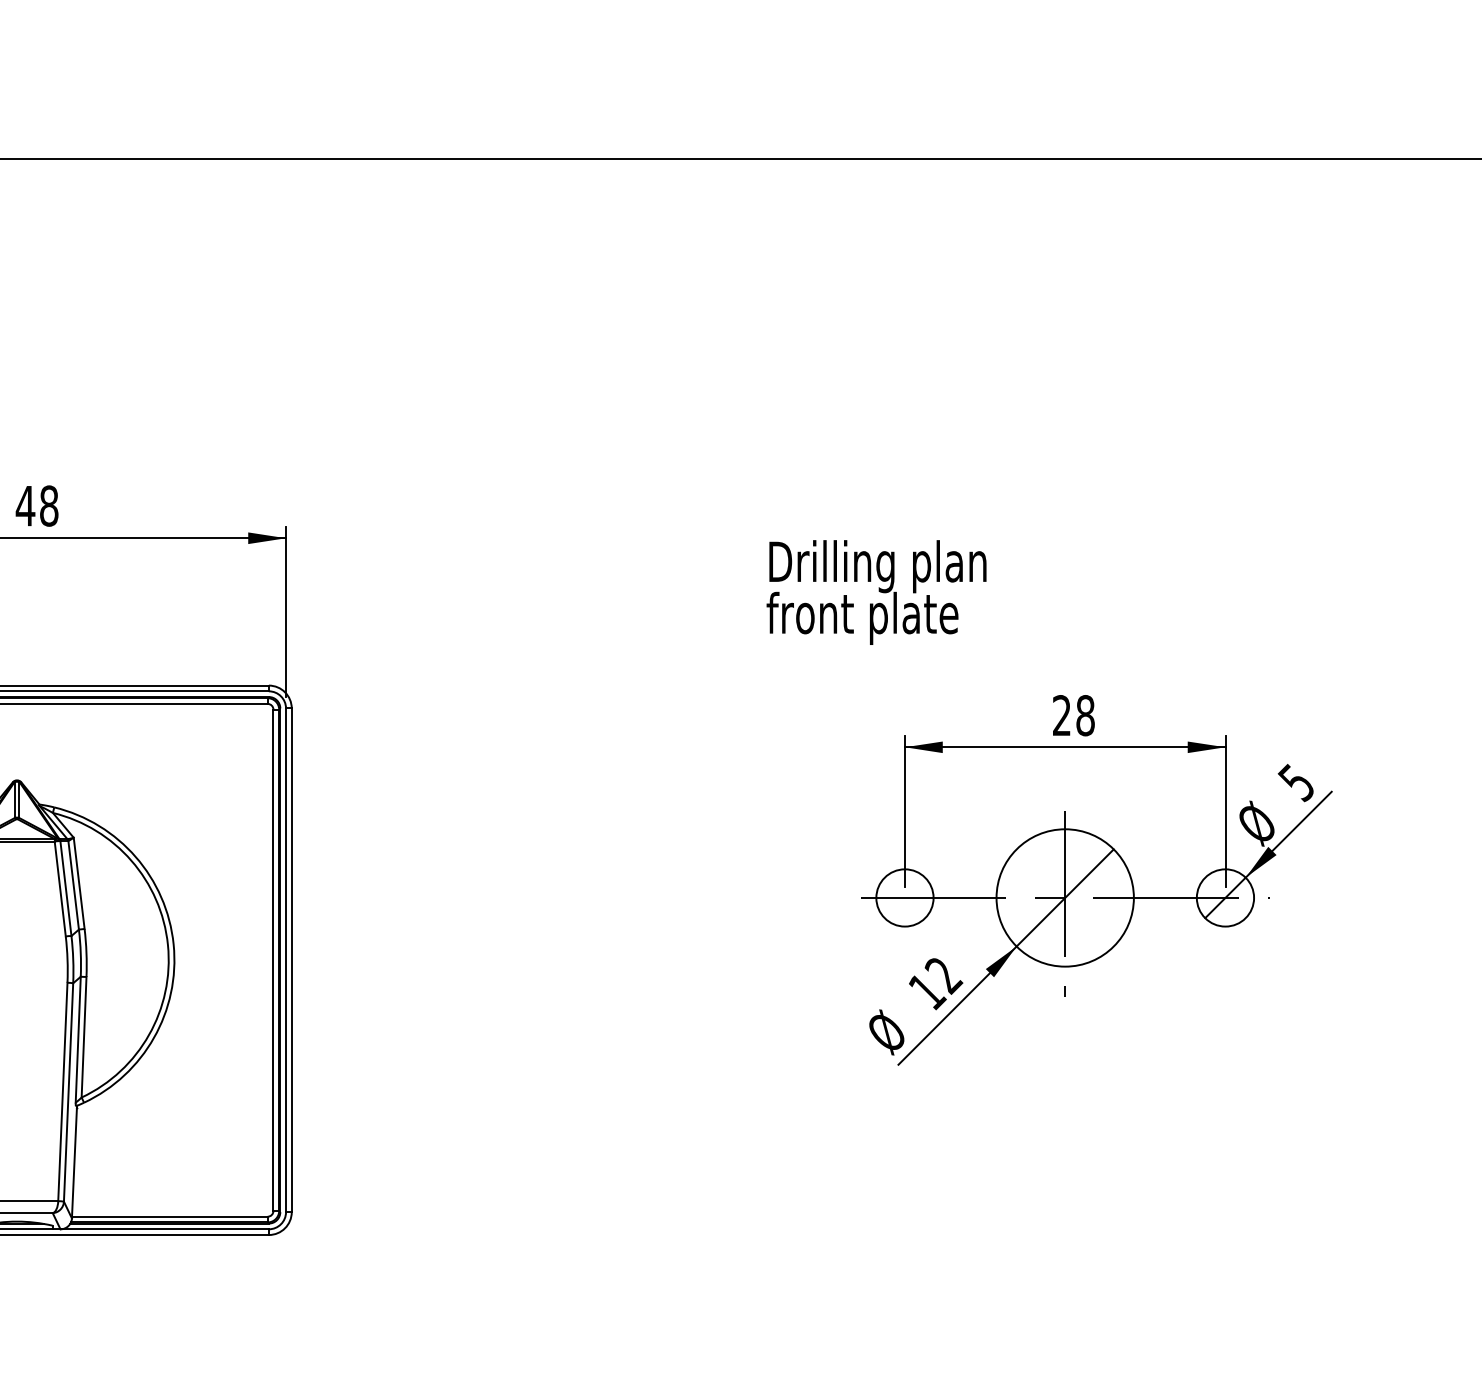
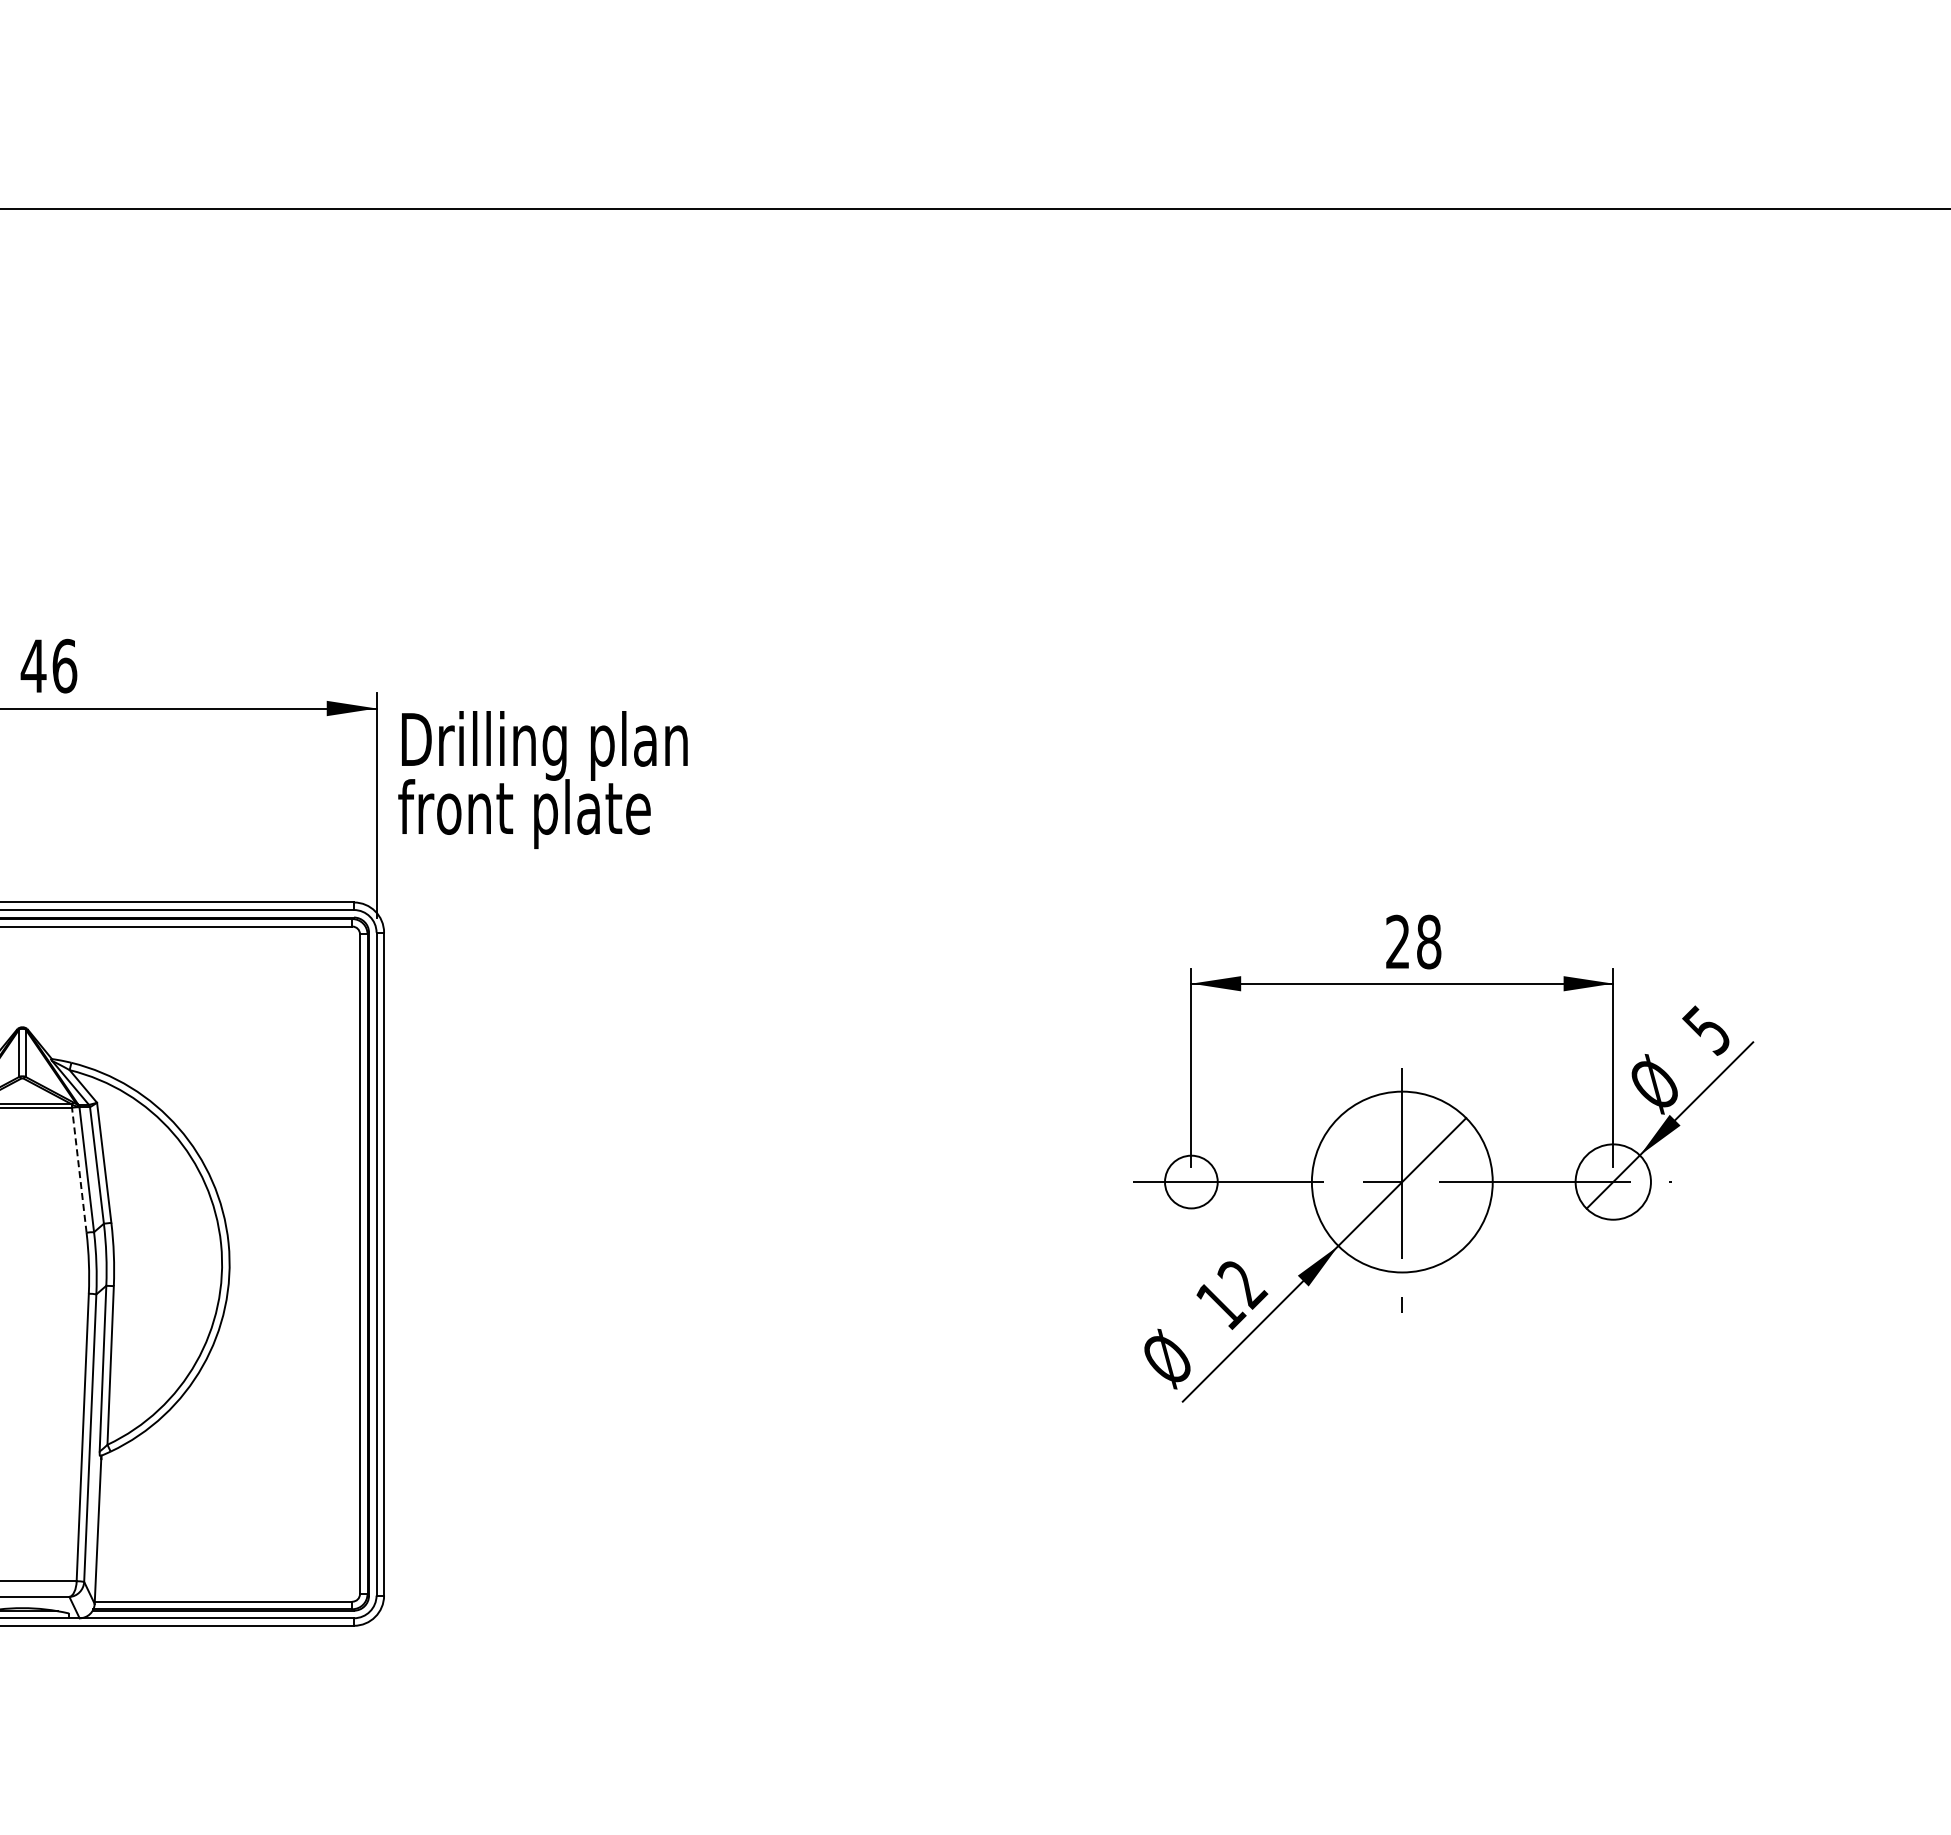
text: (49, 505) -> (64, 665), 48 -> 46
text: (876, 592) -> (542, 779), moved
line: (60, 889) -> (79, 1170), solid -> dashed
circle: (905, 897) -> (1191, 1181), size x0.7

